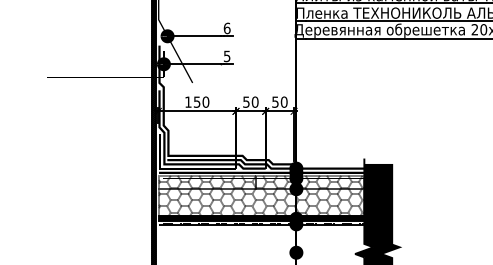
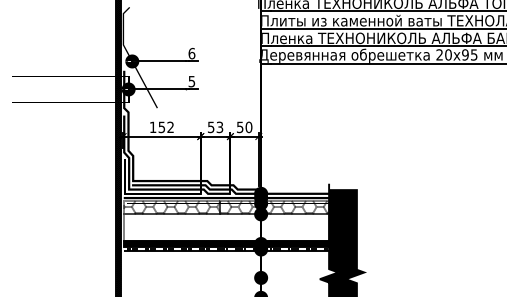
text: (205, 102) -> (170, 127), 150 -> 152
text: (254, 102) -> (219, 127), 50 -> 53
hatch: (261, 202) -> (226, 227), removed

